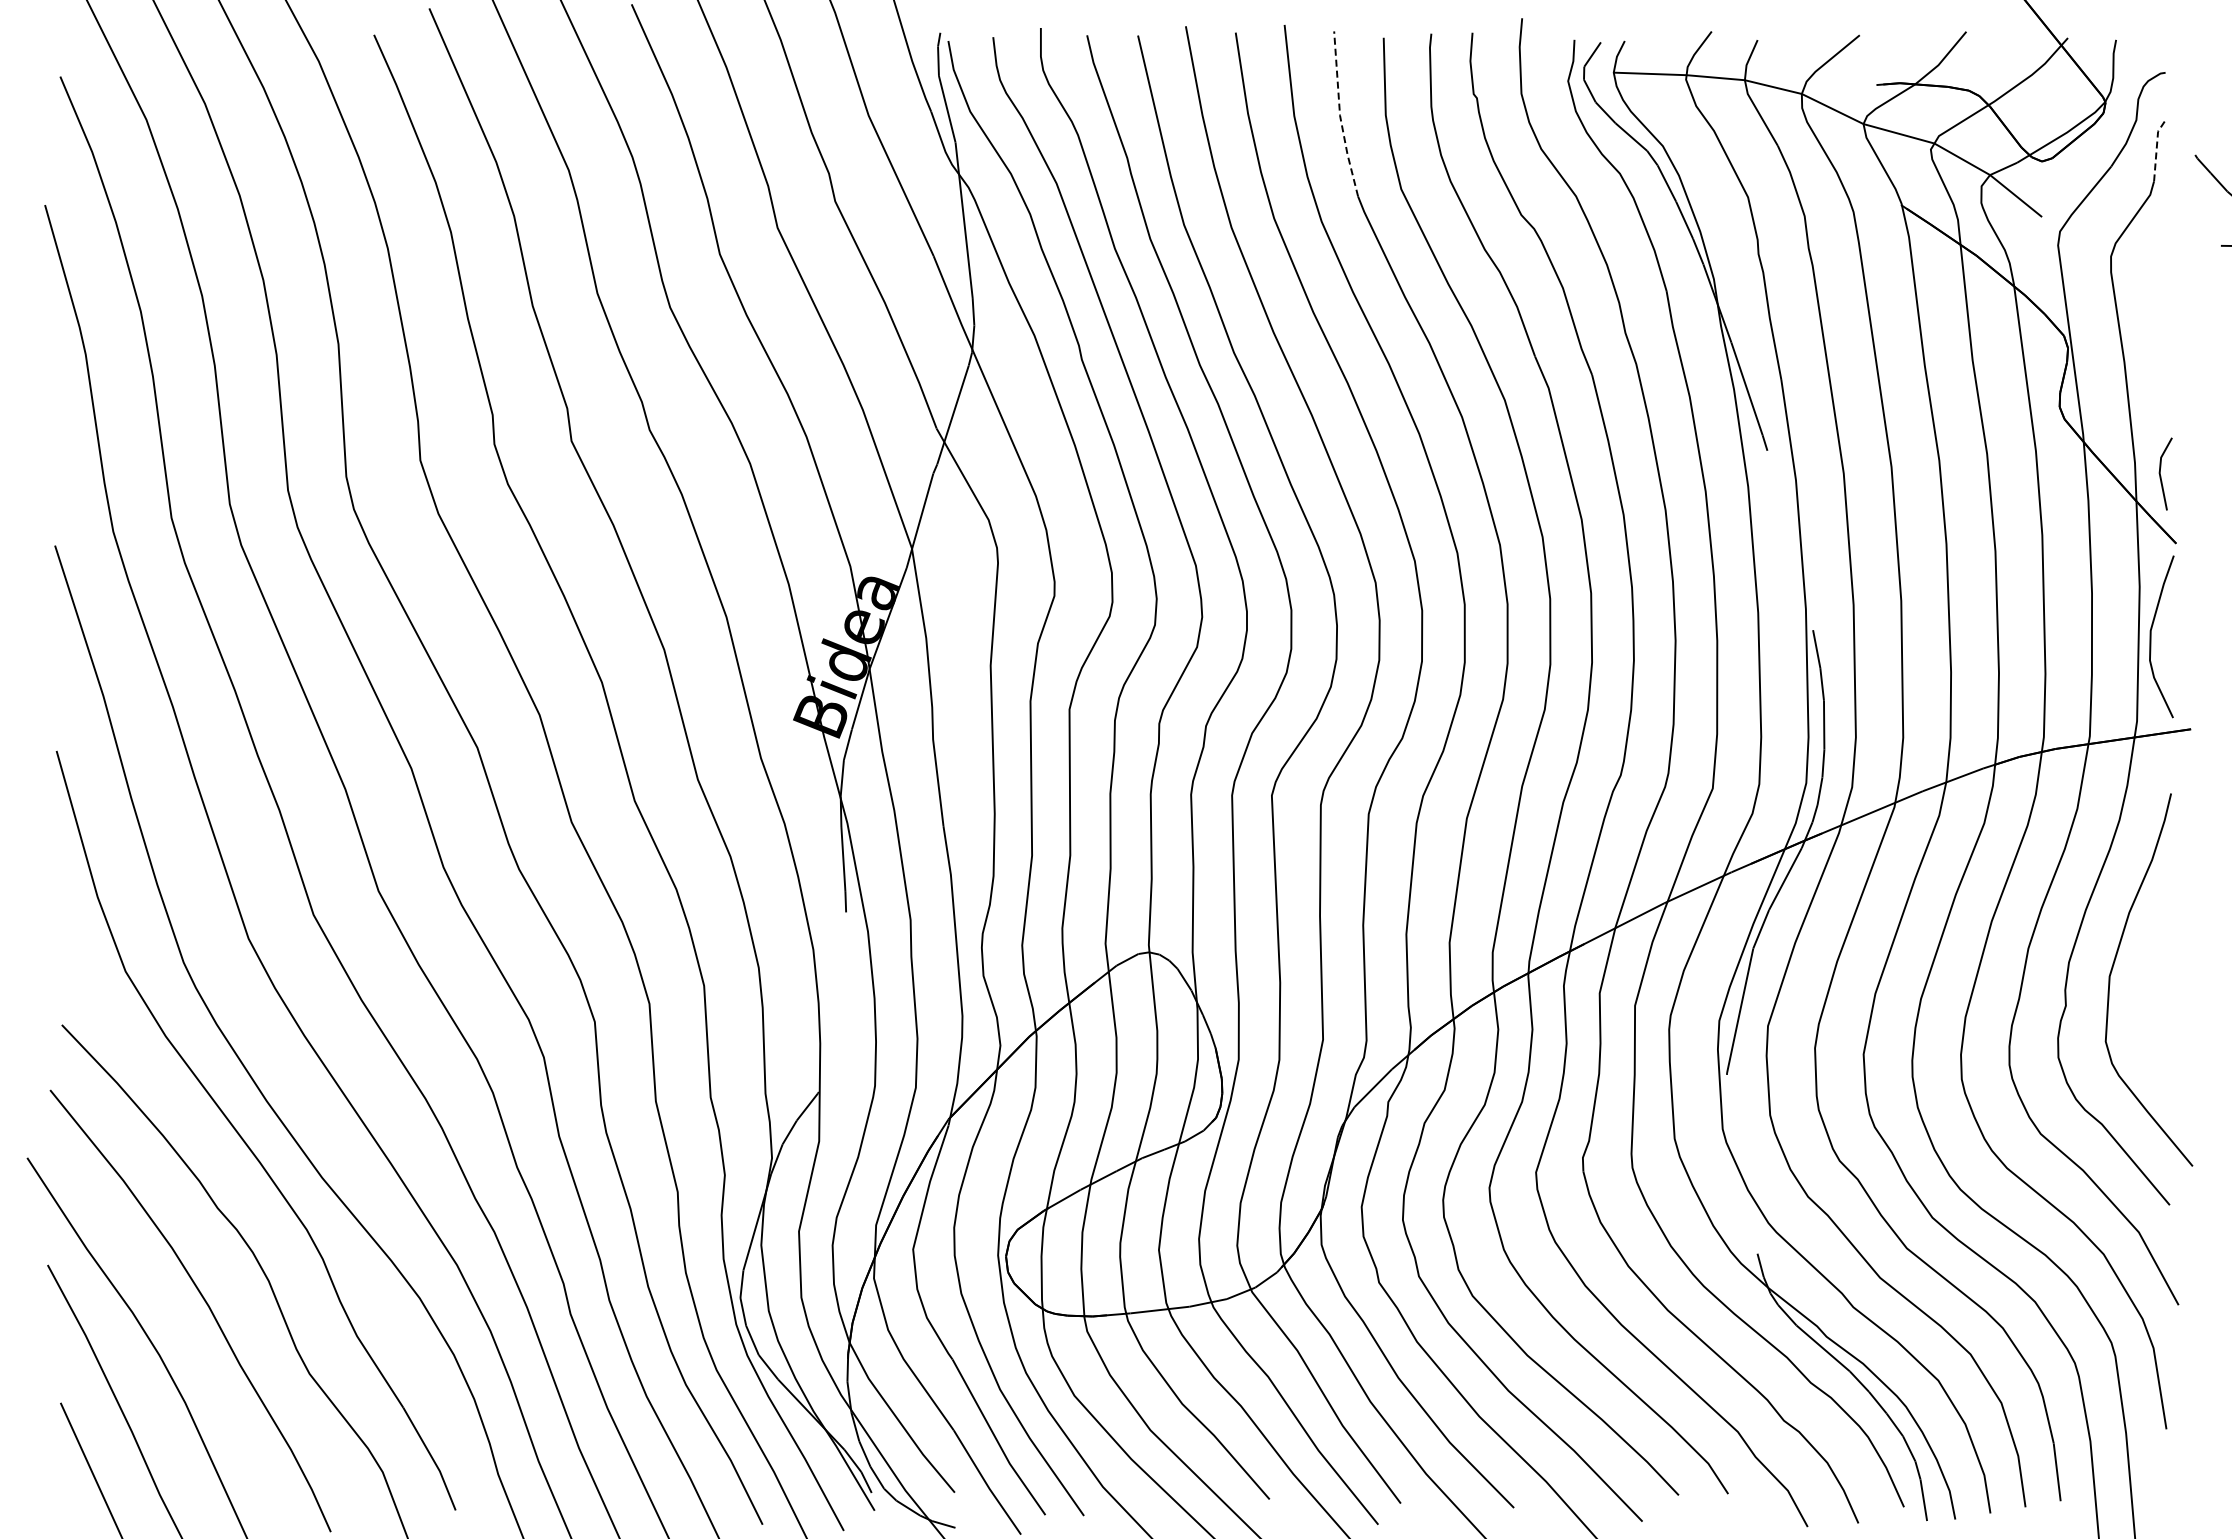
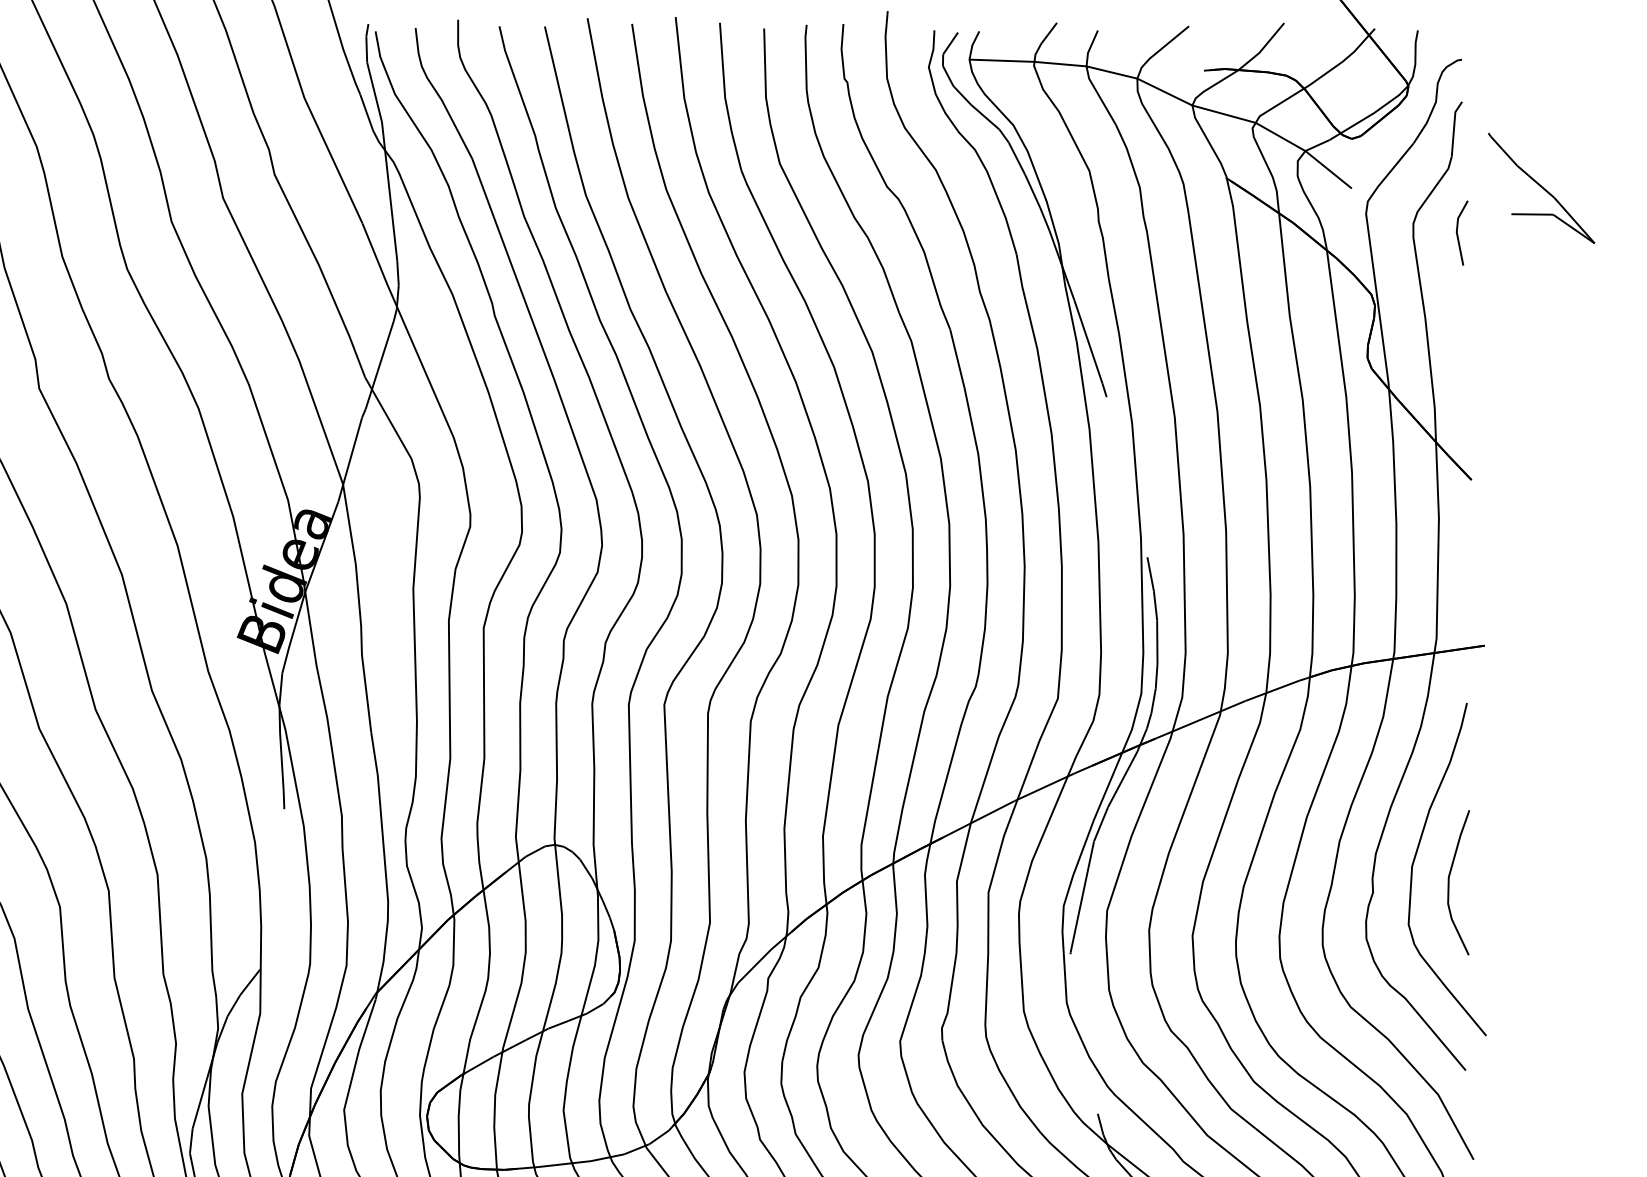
line: (1340, 115) -> (725, 97), dashed -> solid
line: (2156, 149) -> (1453, 128), dashed -> solid
line: (2160, 473) -> (1457, 232), moved
curve: (2151, 636) -> (1449, 882), moved

